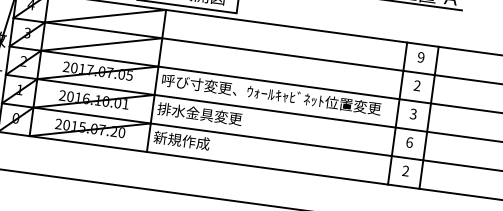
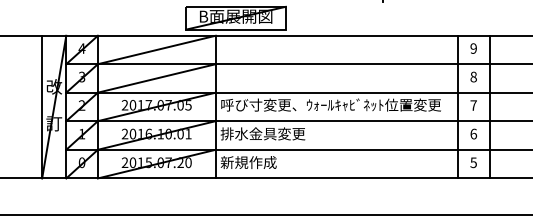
text: (417, 85) -> (473, 76), 2 -> 8
text: (413, 114) -> (473, 105), 3 -> 7
text: (405, 170) -> (473, 162), 2 -> 5

